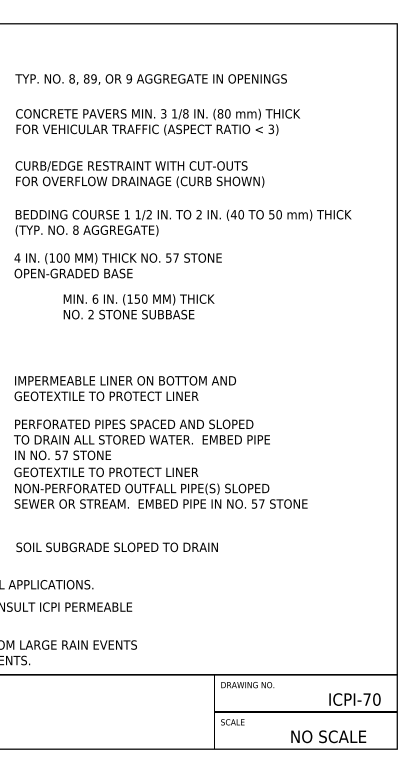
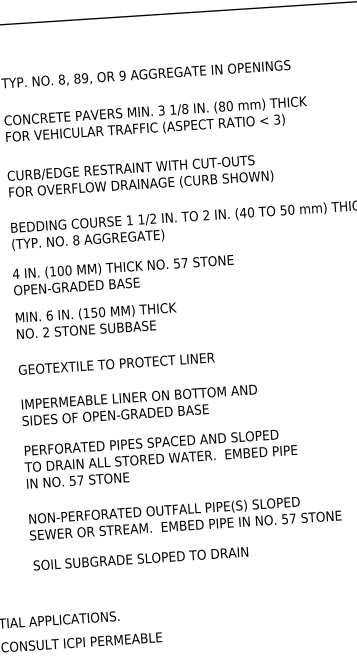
text: (138, 306) -> (95, 320), moved
text: (106, 396) -> (120, 414), GEOTEXTILE TO PROTECT LINER -> SIDES OF OPEN-GRADED BASE
text: (106, 472) -> (116, 363), moved
text: (116, 547) -> (140, 558), moved

